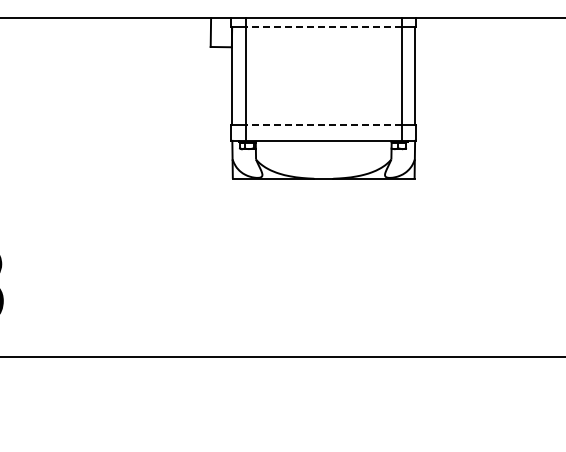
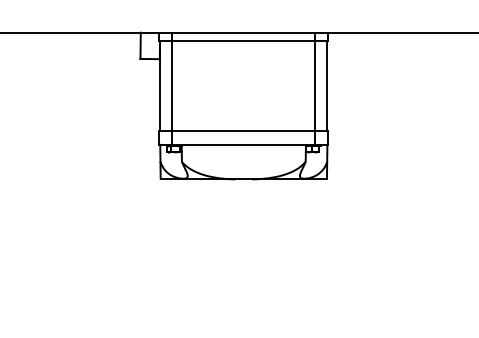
line: (323, 27) -> (243, 41), dashed -> solid
line: (323, 125) -> (243, 130), dashed -> solid

